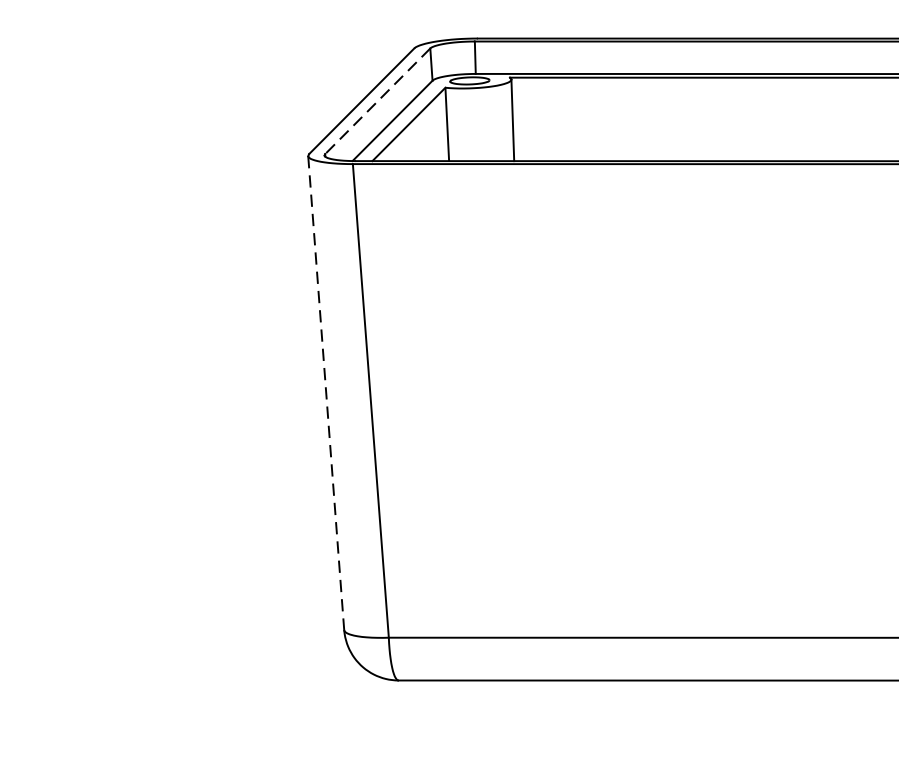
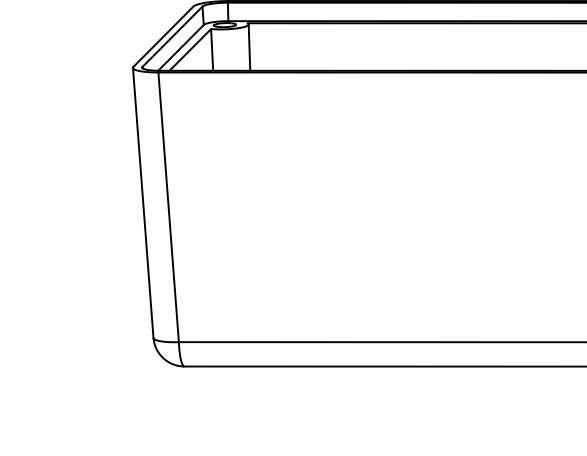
line: (377, 102) -> (172, 37), dashed -> solid
line: (326, 394) -> (143, 203), dashed -> solid

